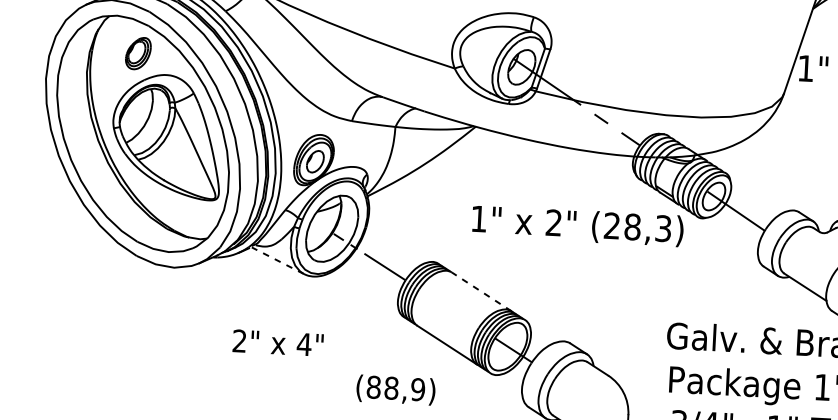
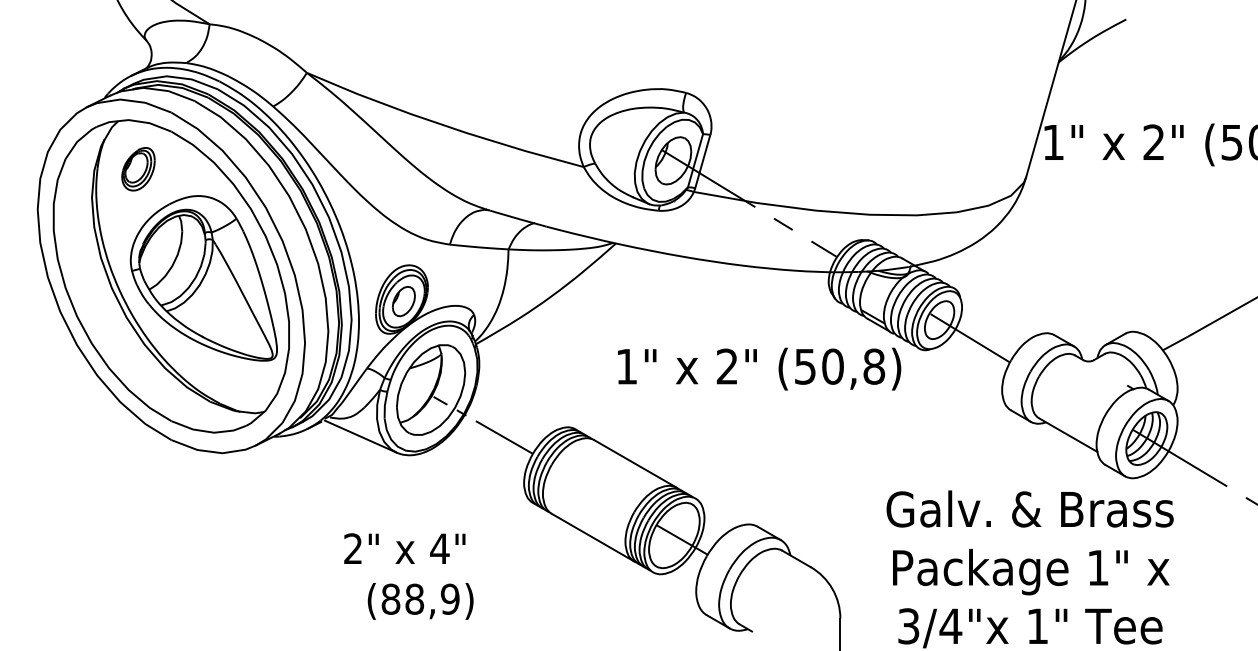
part: (138, 53) -> (138, 169), moved
text: (638, 227) -> (840, 366), (28,3) -> (50,8)
line: (277, 260) -> (360, 436), dashed -> solid
line: (481, 291) -> (635, 463), dashed -> solid
text: (277, 342) -> (404, 548), moved
text: (395, 390) -> (420, 601), moved

